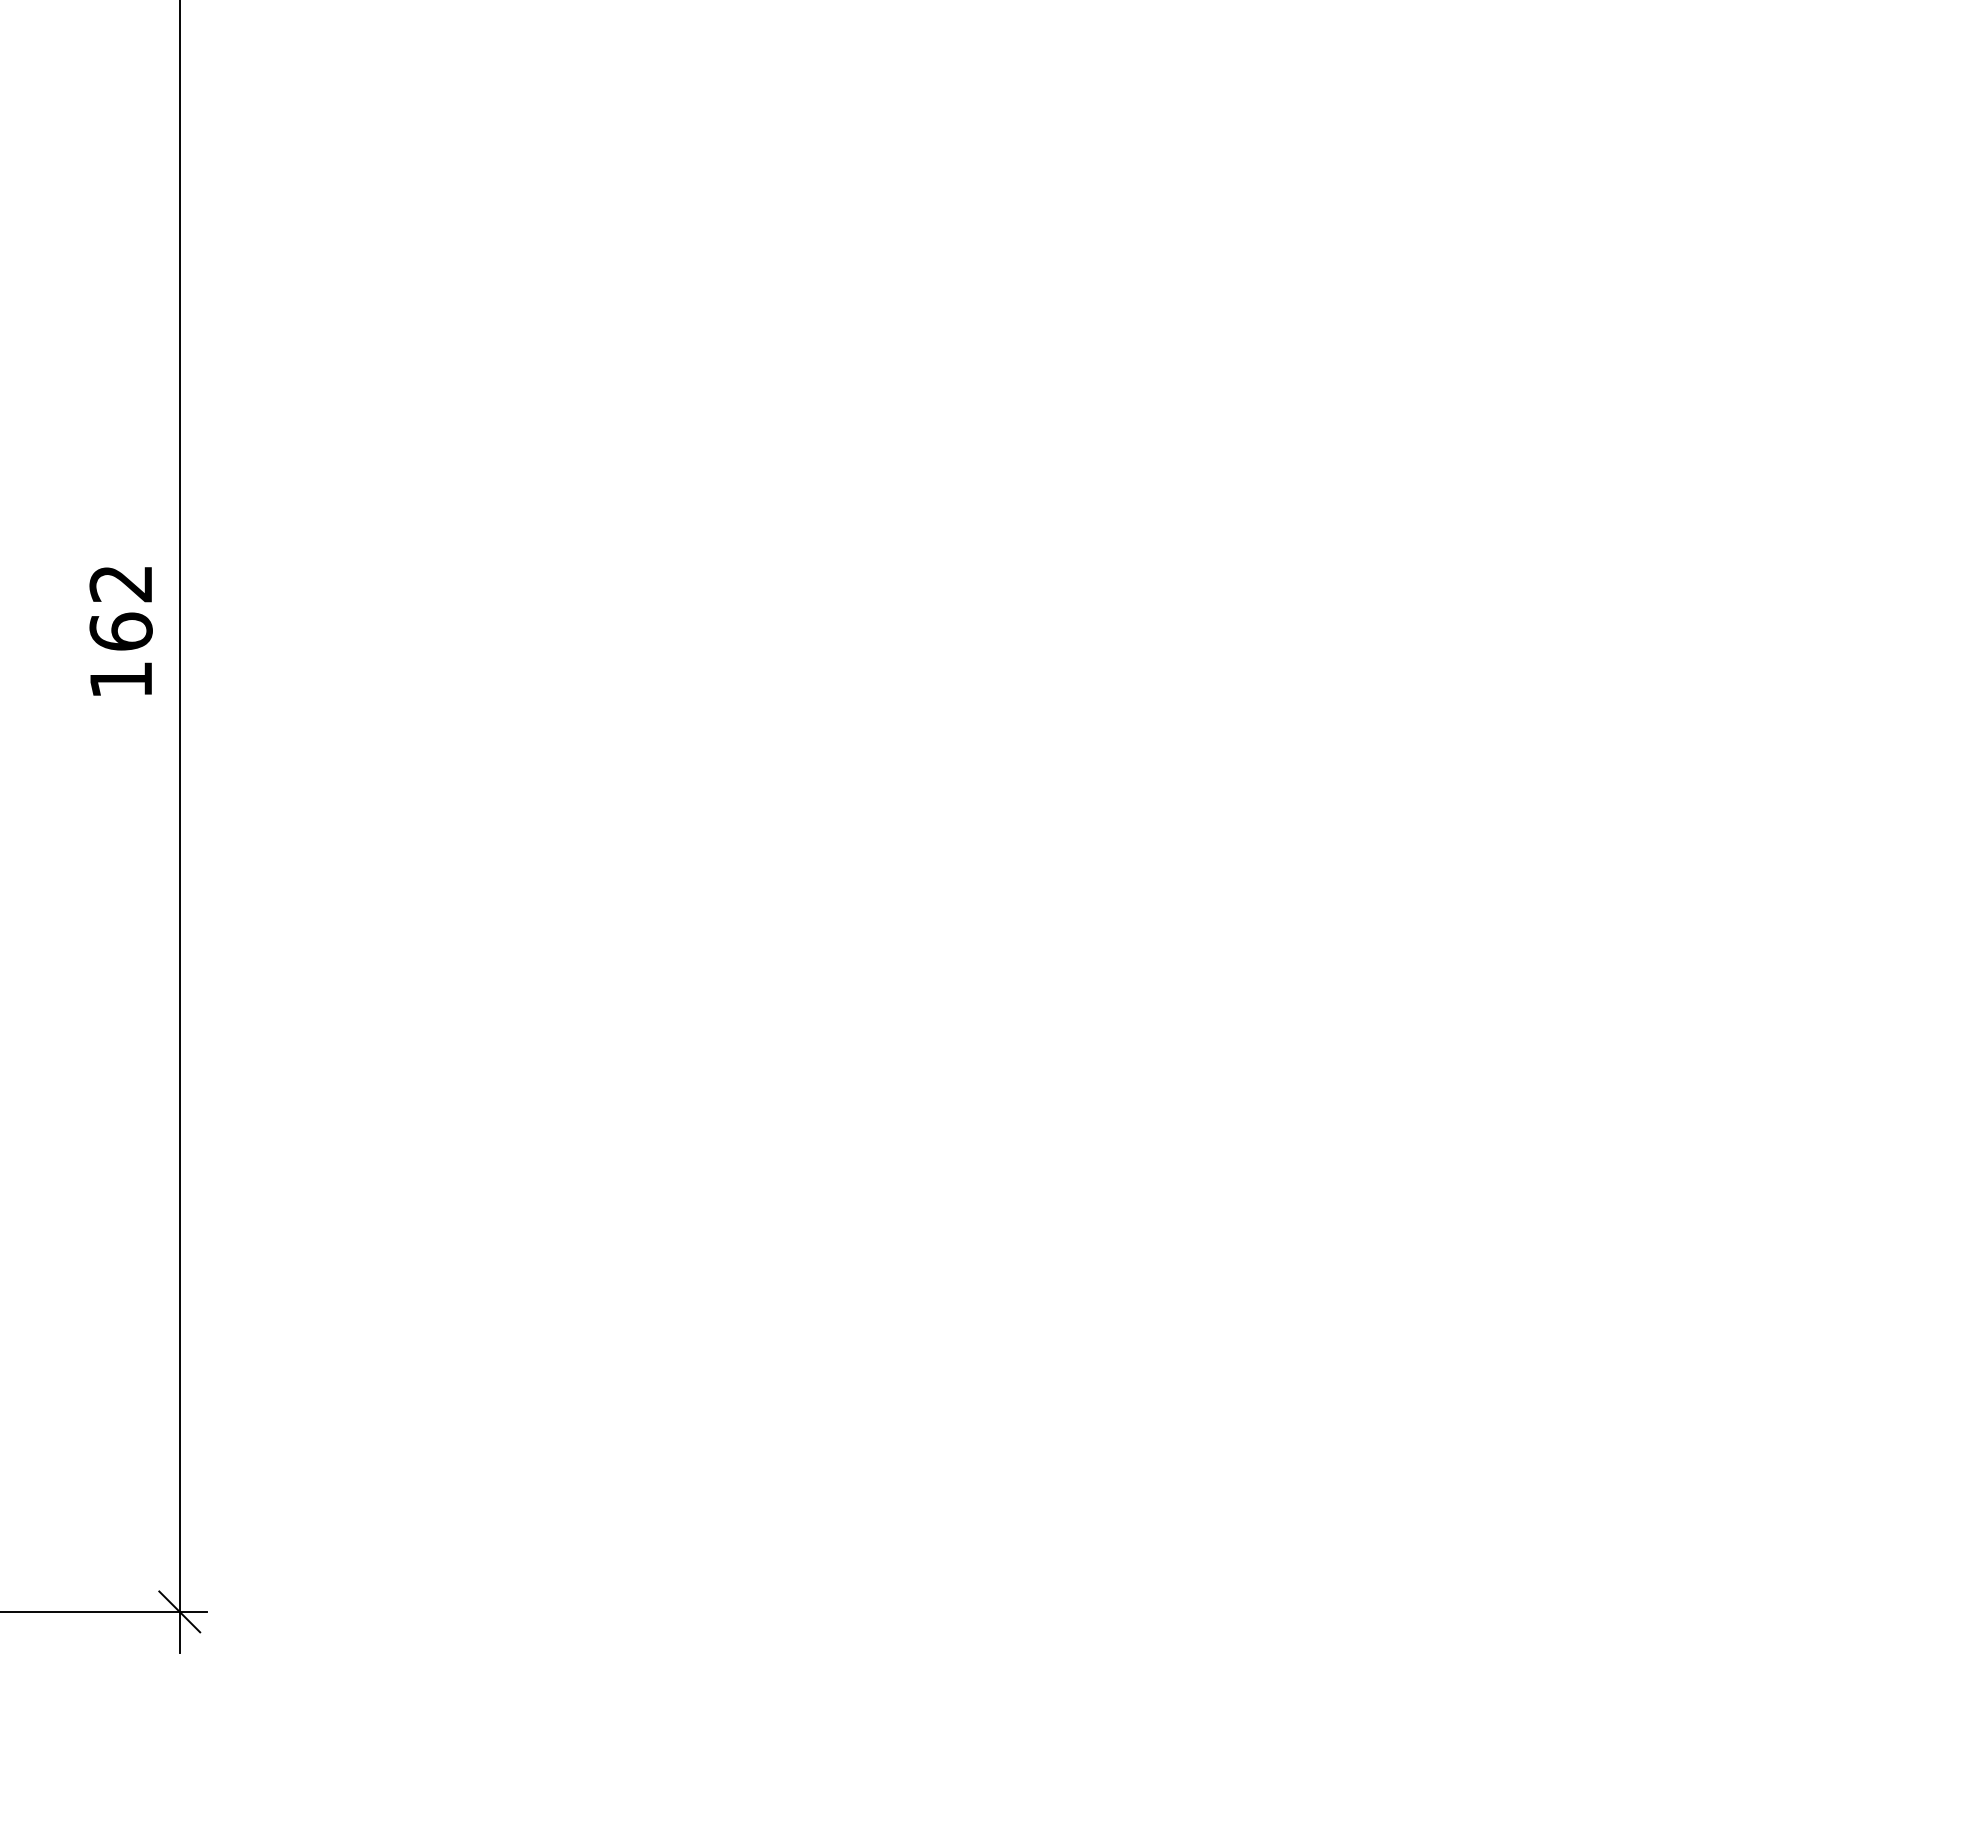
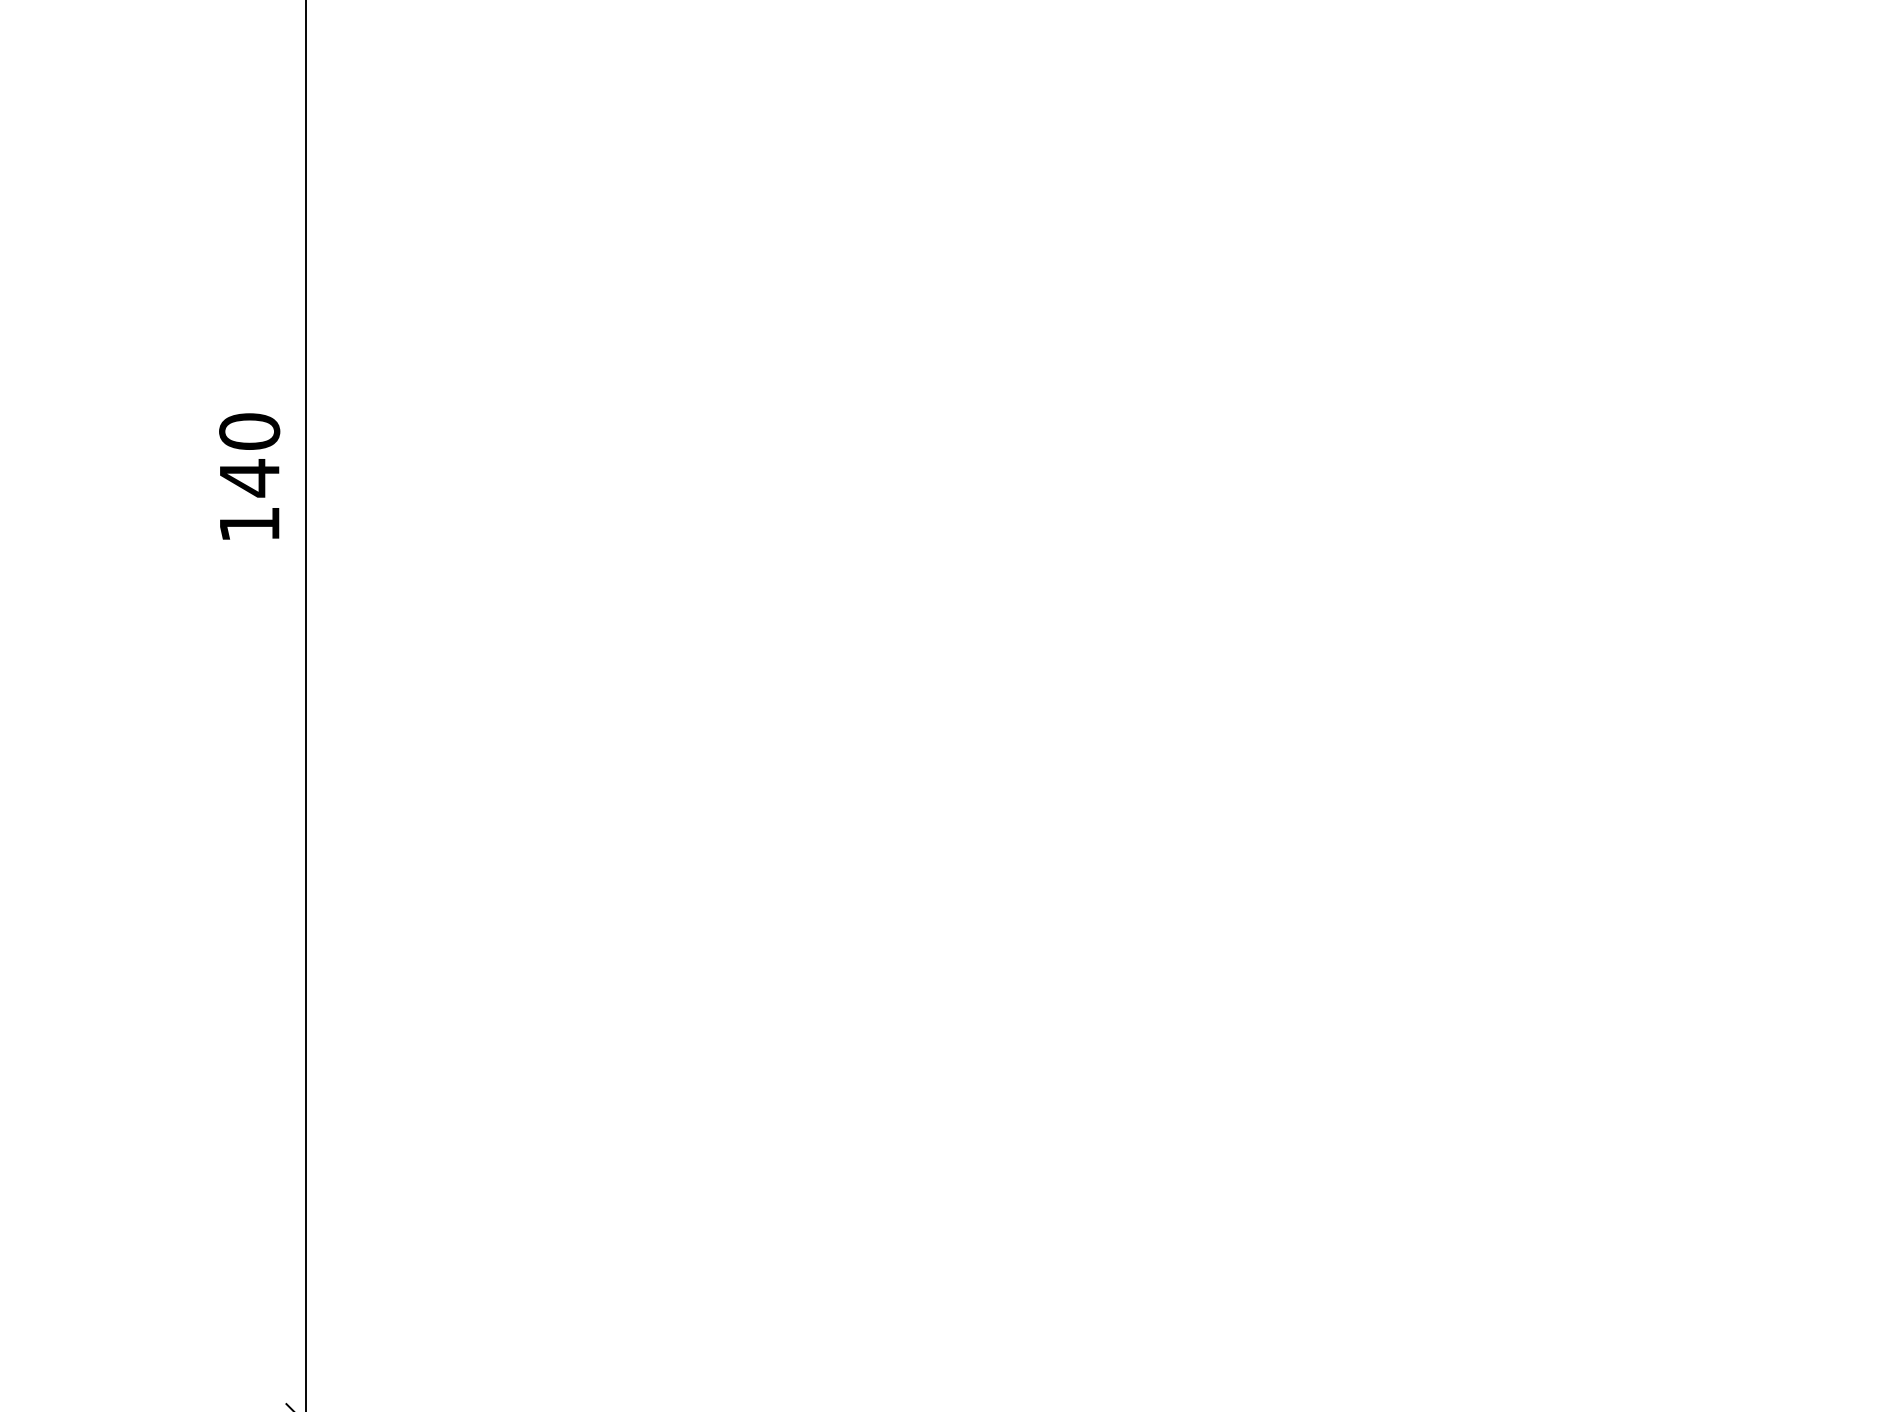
text: (120, 608) -> (248, 455), 162 -> 140

